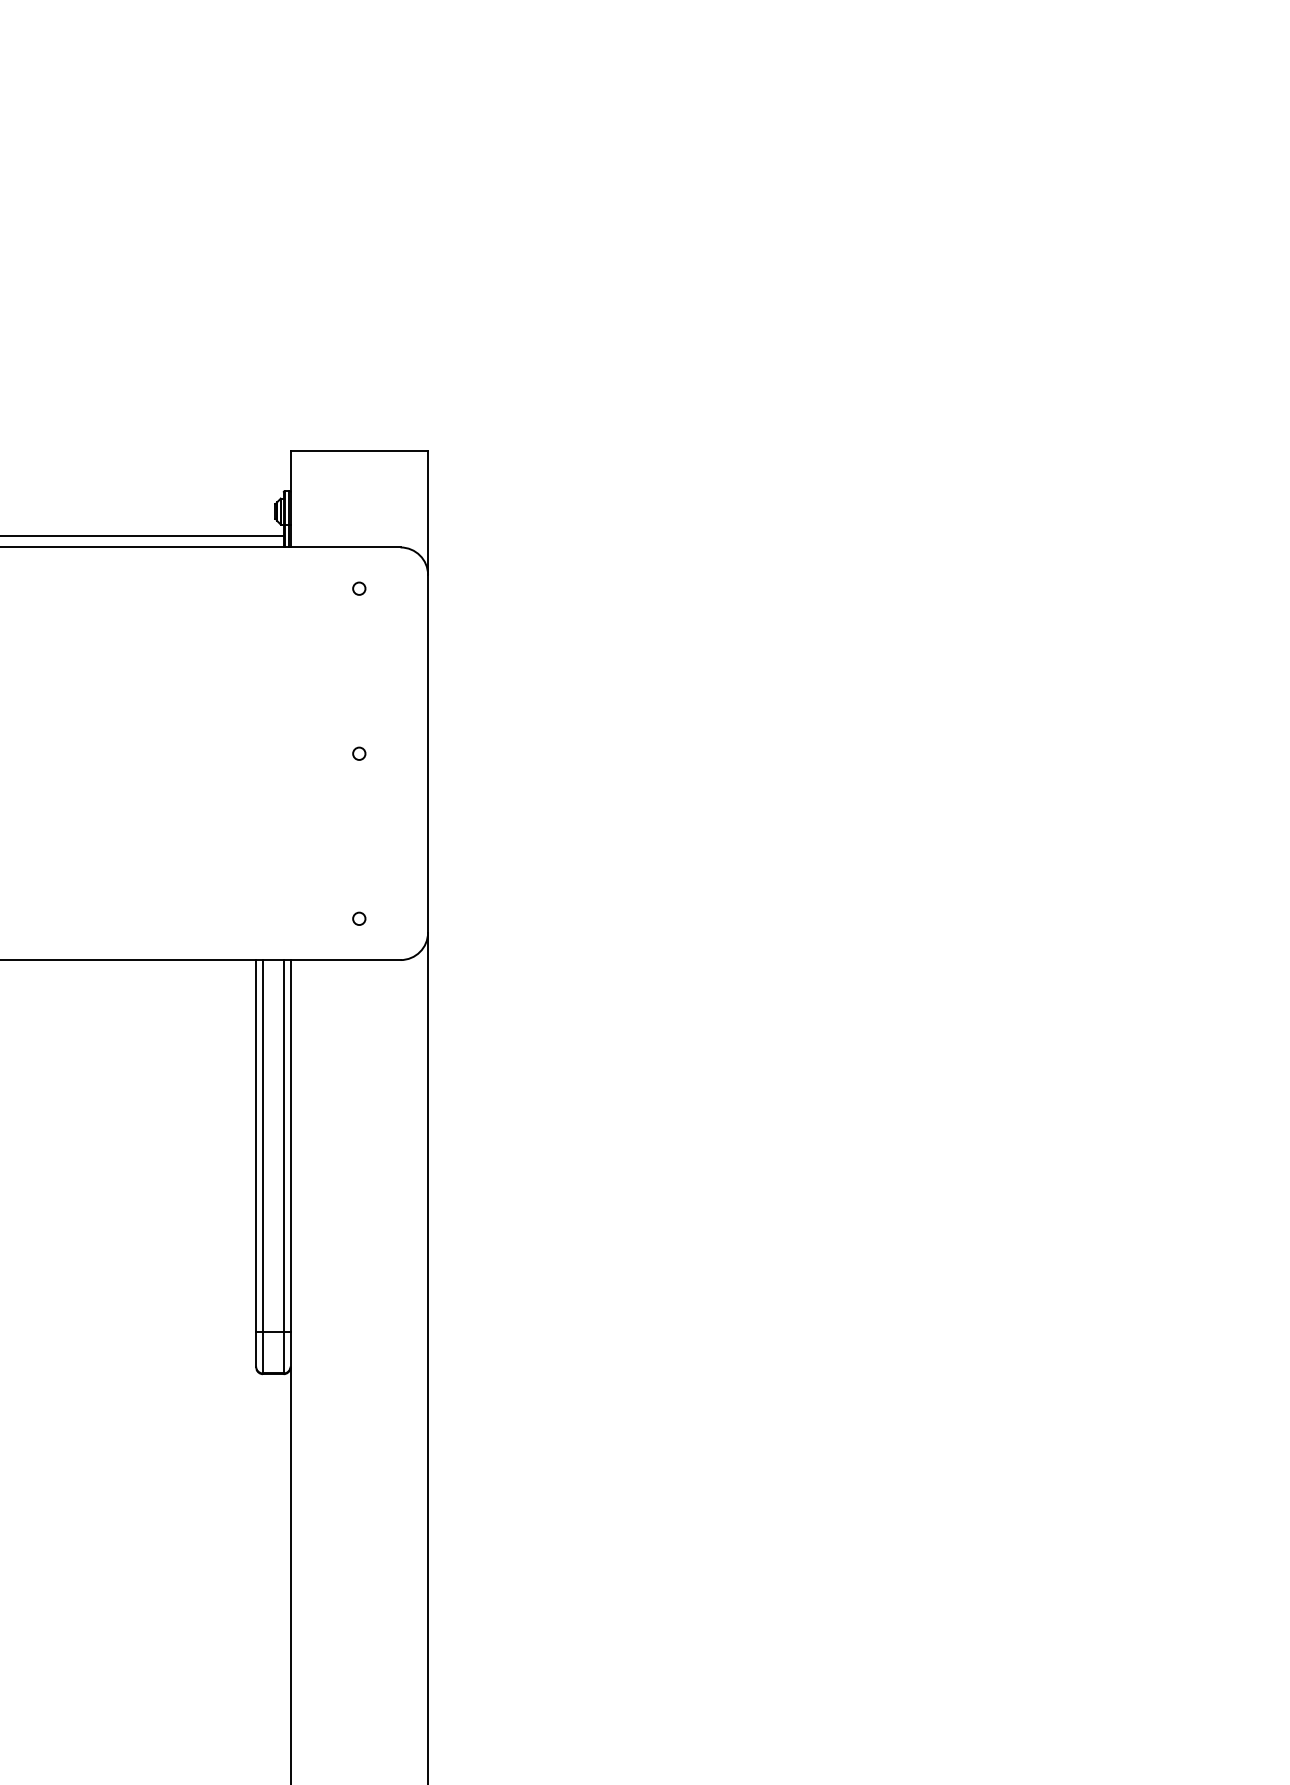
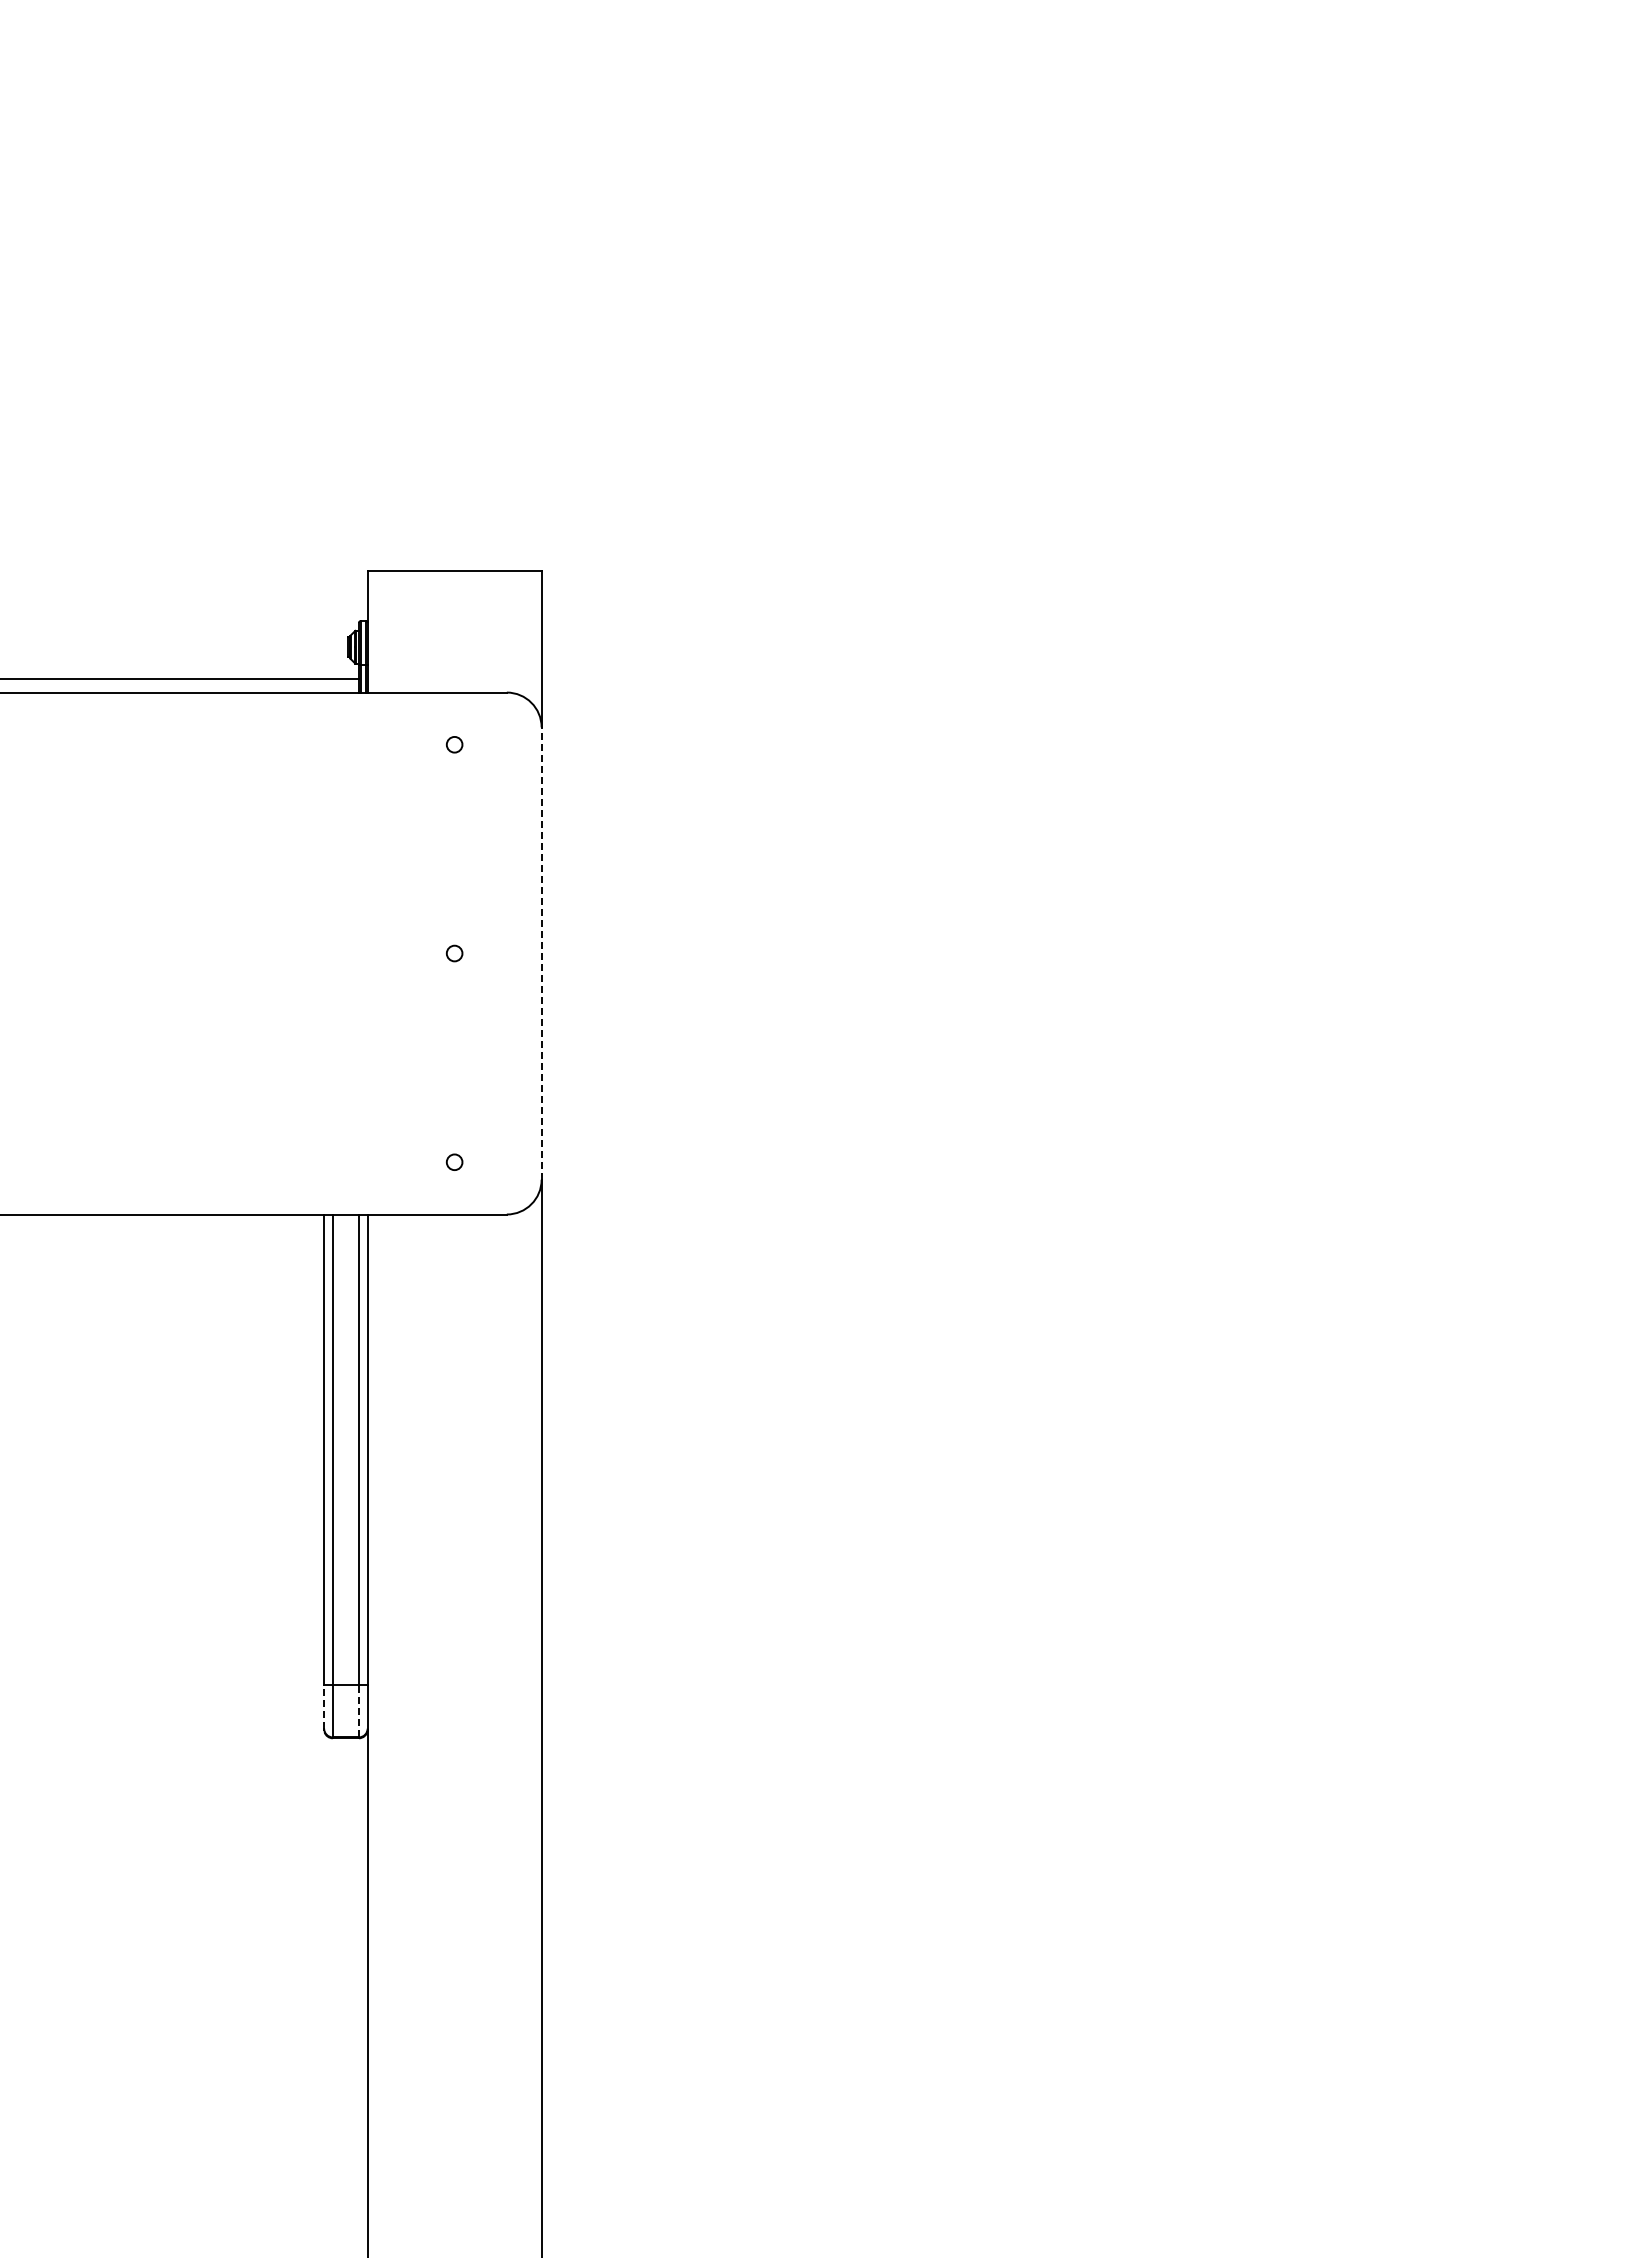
line: (427, 753) -> (541, 953), solid -> dashed
line: (256, 1349) -> (324, 1706), solid -> dashed
line: (283, 1352) -> (358, 1710), solid -> dashed

